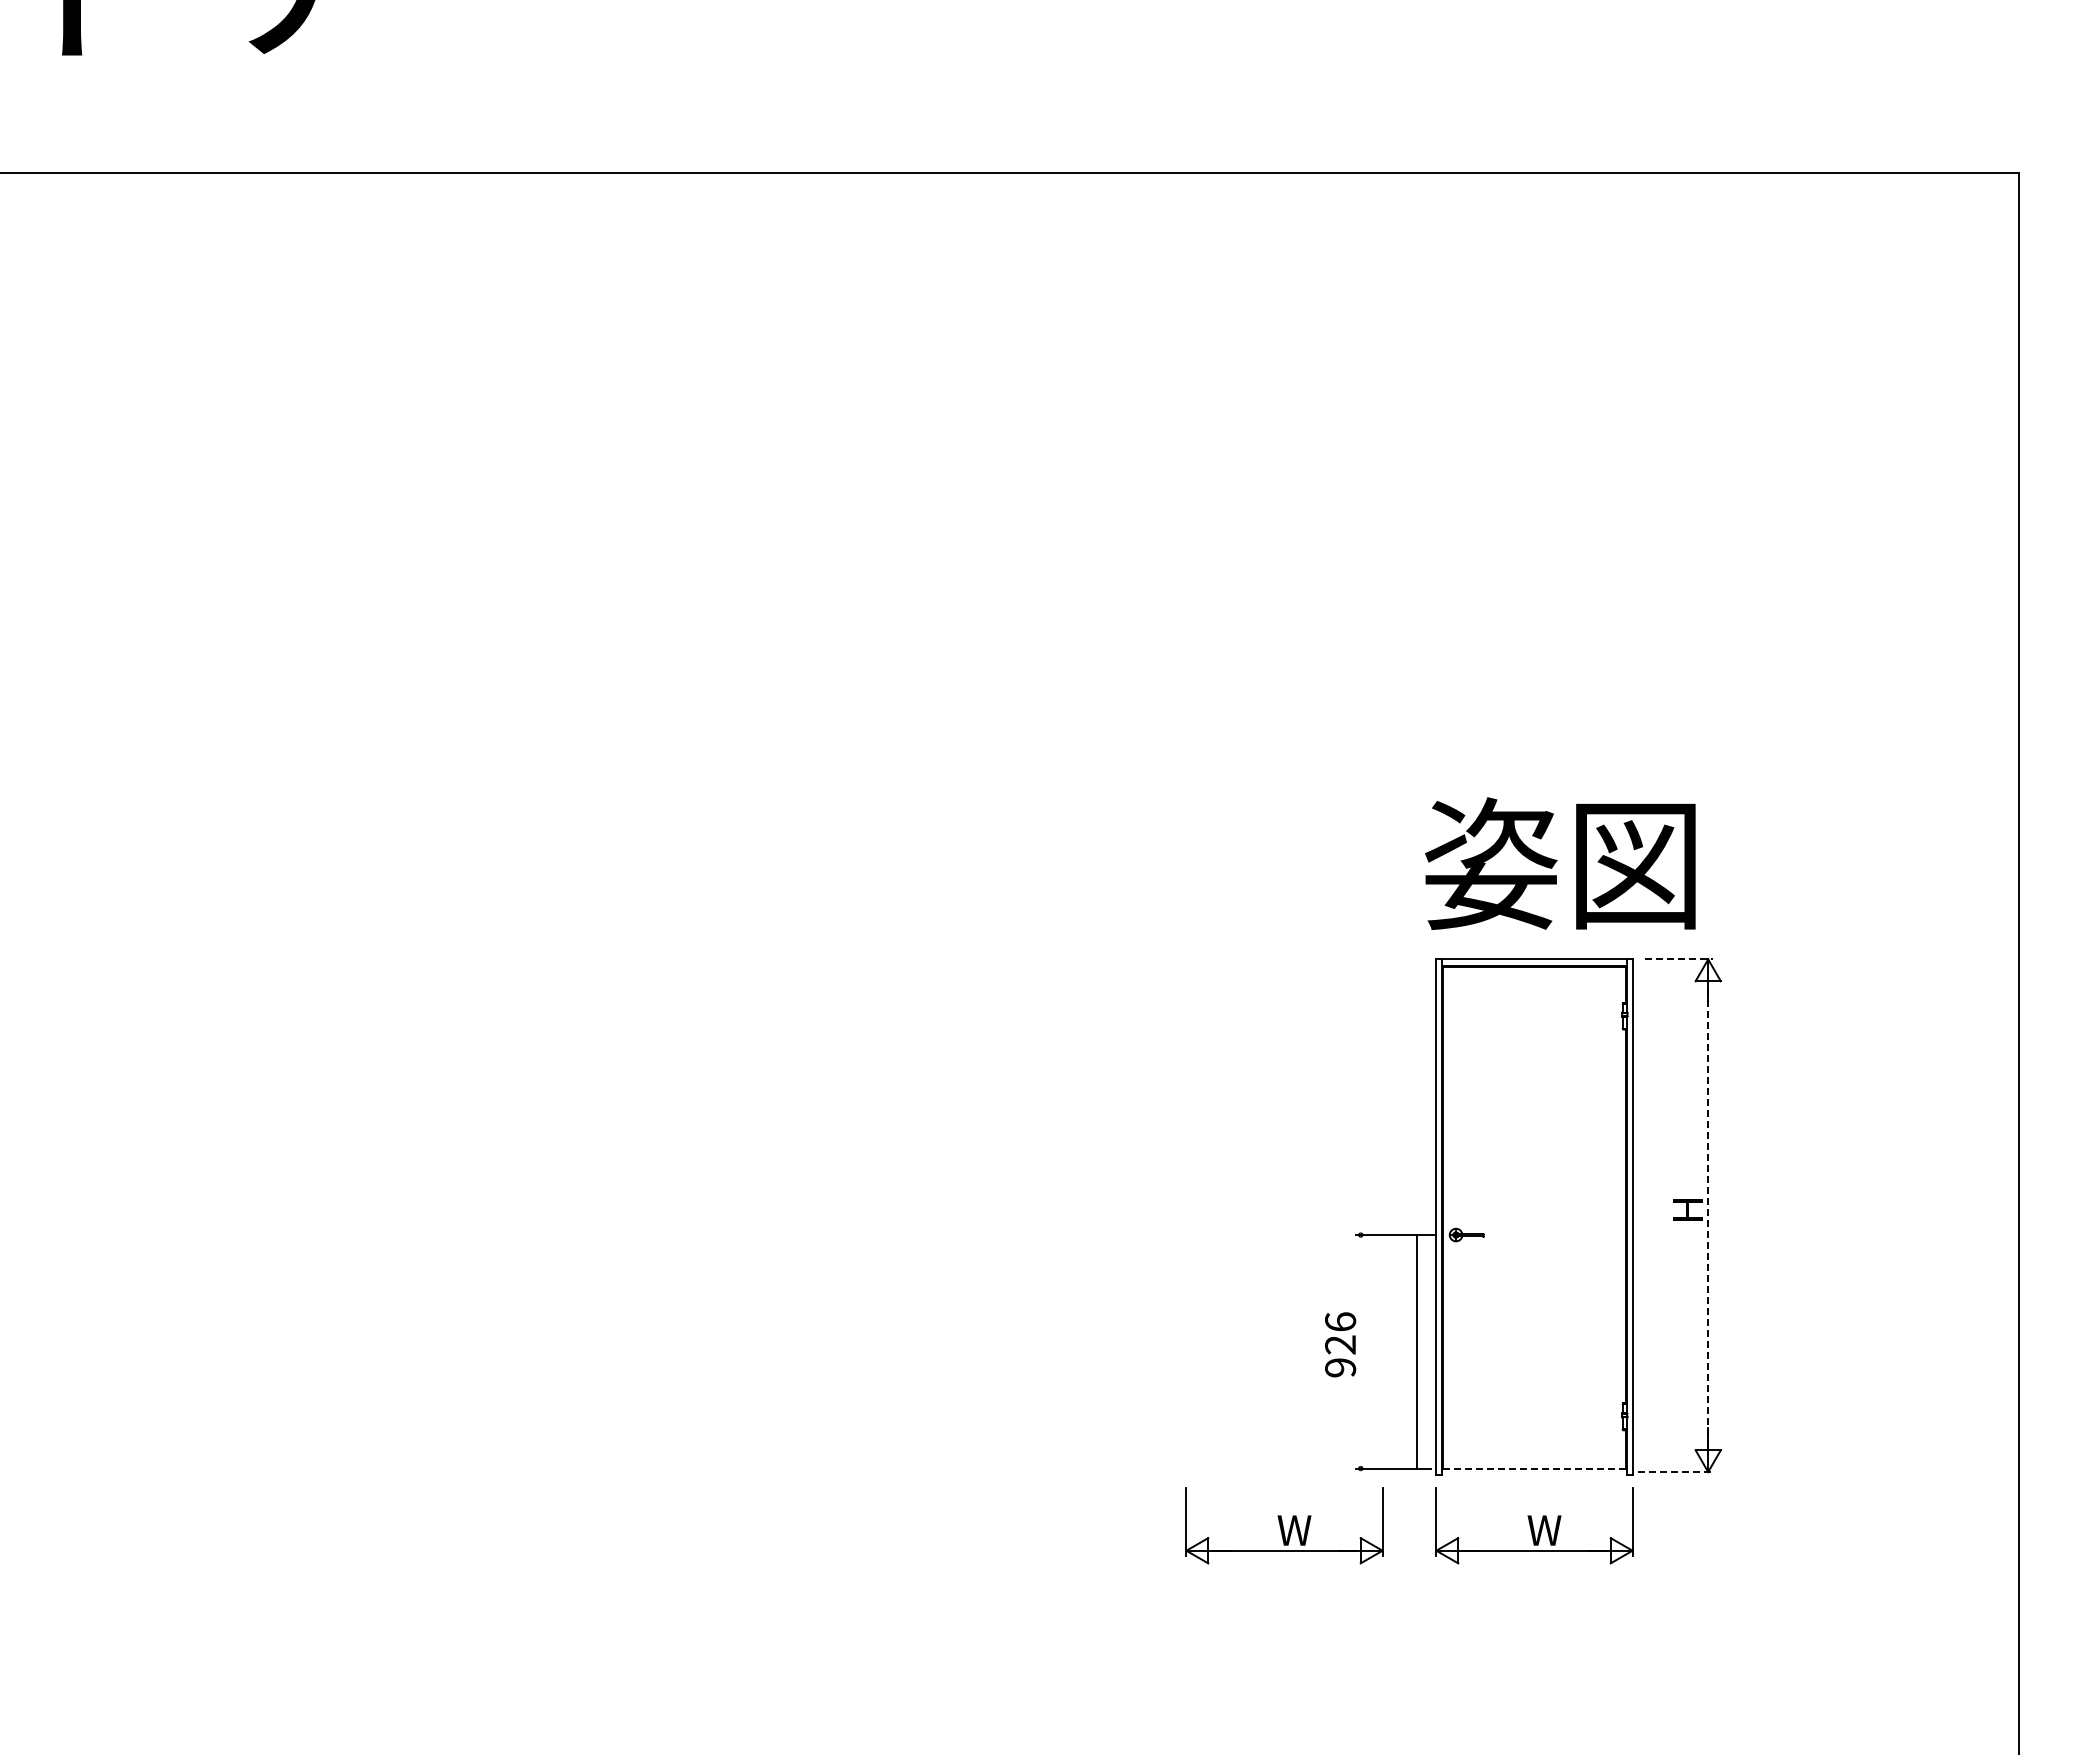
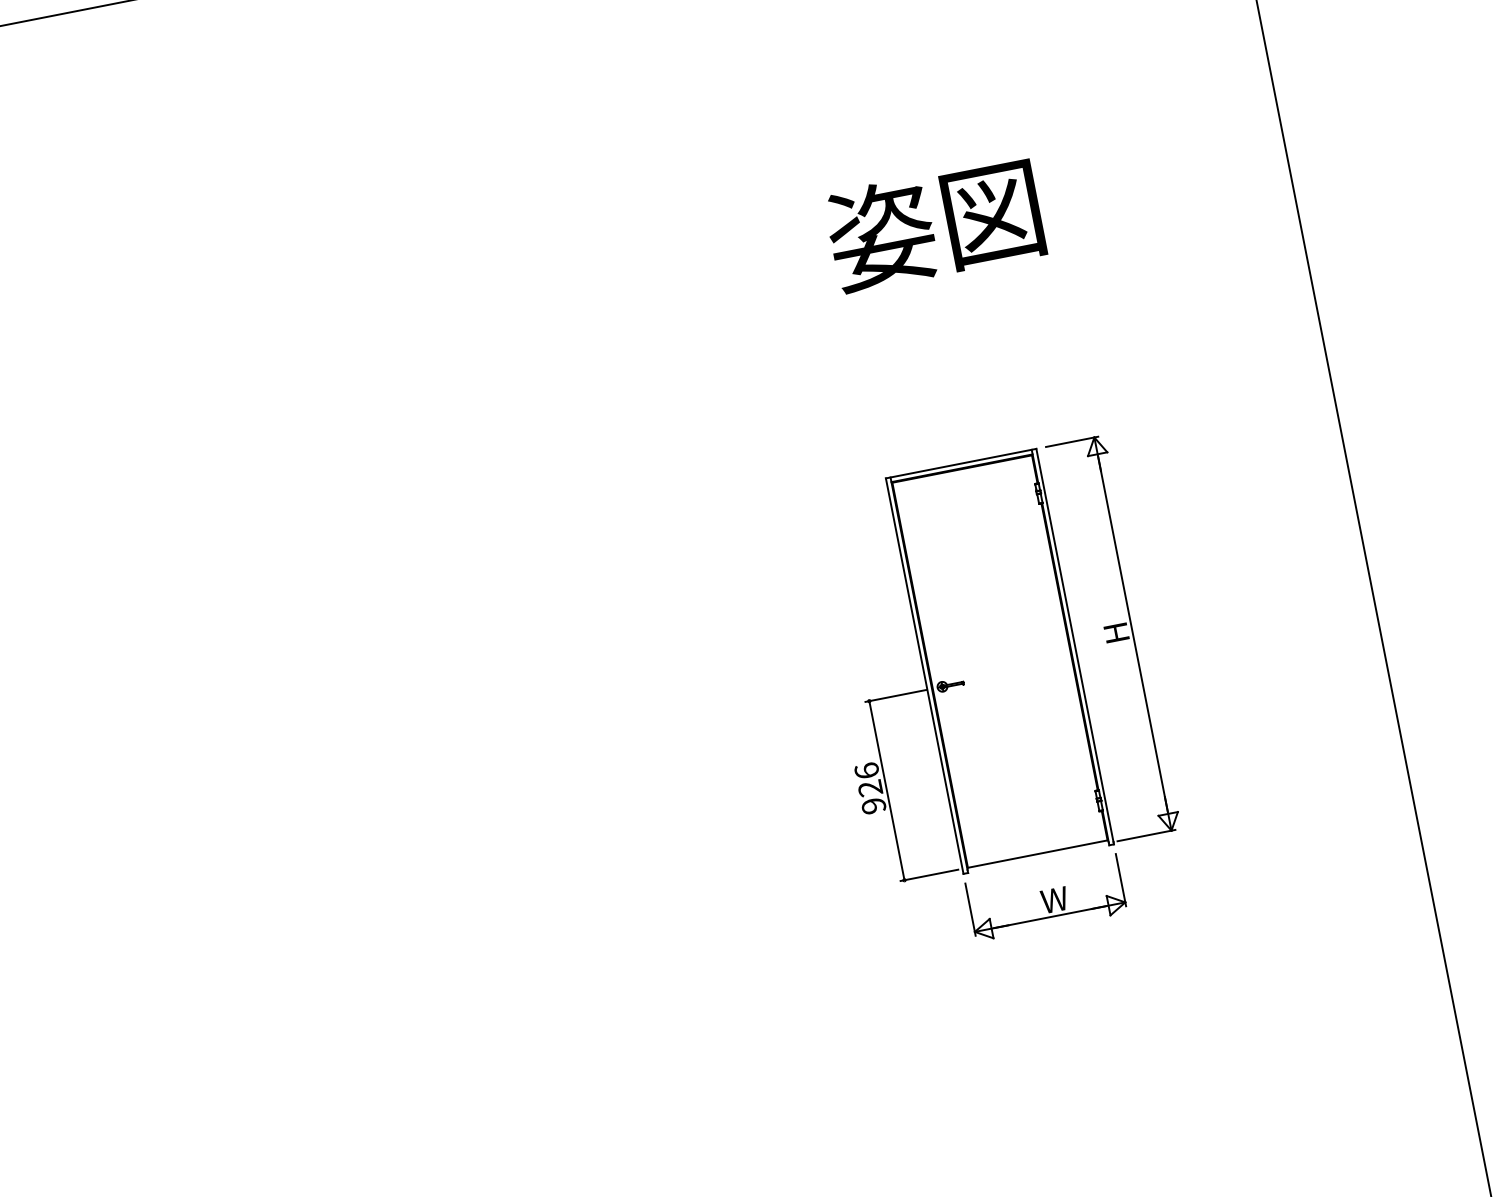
text: (1560, 863) -> (934, 224), moved
line: (1679, 959) -> (1072, 441), dashed -> solid
line: (1708, 1215) -> (1133, 633), dashed -> solid
line: (1416, 1351) -> (886, 790), moved
line: (1534, 1468) -> (1037, 854), dashed -> solid
line: (1675, 1472) -> (1146, 835), dashed -> solid
part: (1284, 1525) -> (854, 935), removed

